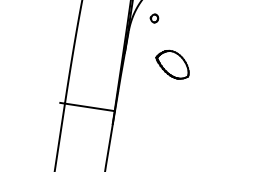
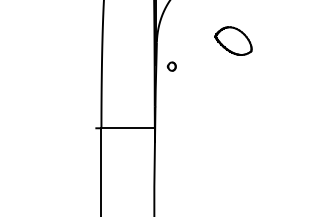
part: (154, 18) -> (171, 66), moved
part: (172, 63) -> (233, 40), moved

